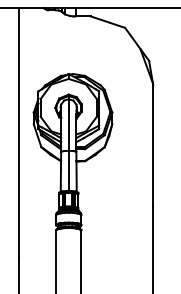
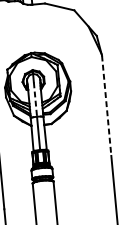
line: (68, 130) -> (35, 99), solid -> dashed
line: (153, 146) -> (107, 106), solid -> dashed

